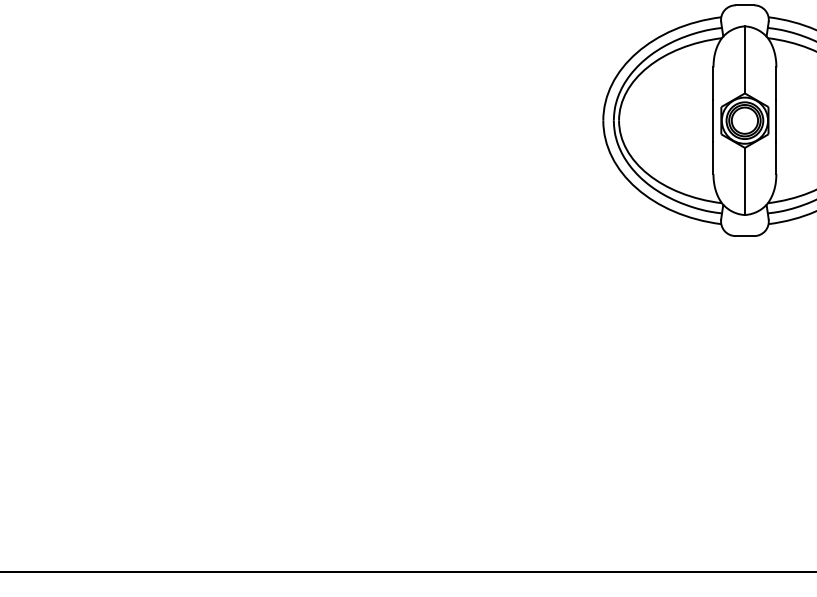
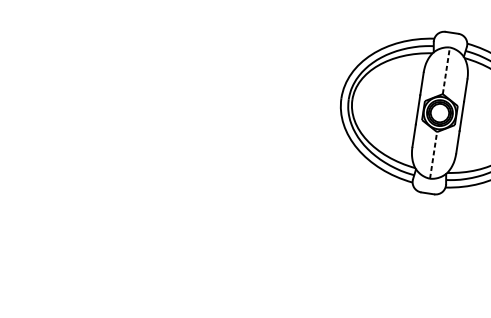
line: (744, 59) -> (446, 70), solid -> dashed
line: (744, 181) -> (433, 155), solid -> dashed

